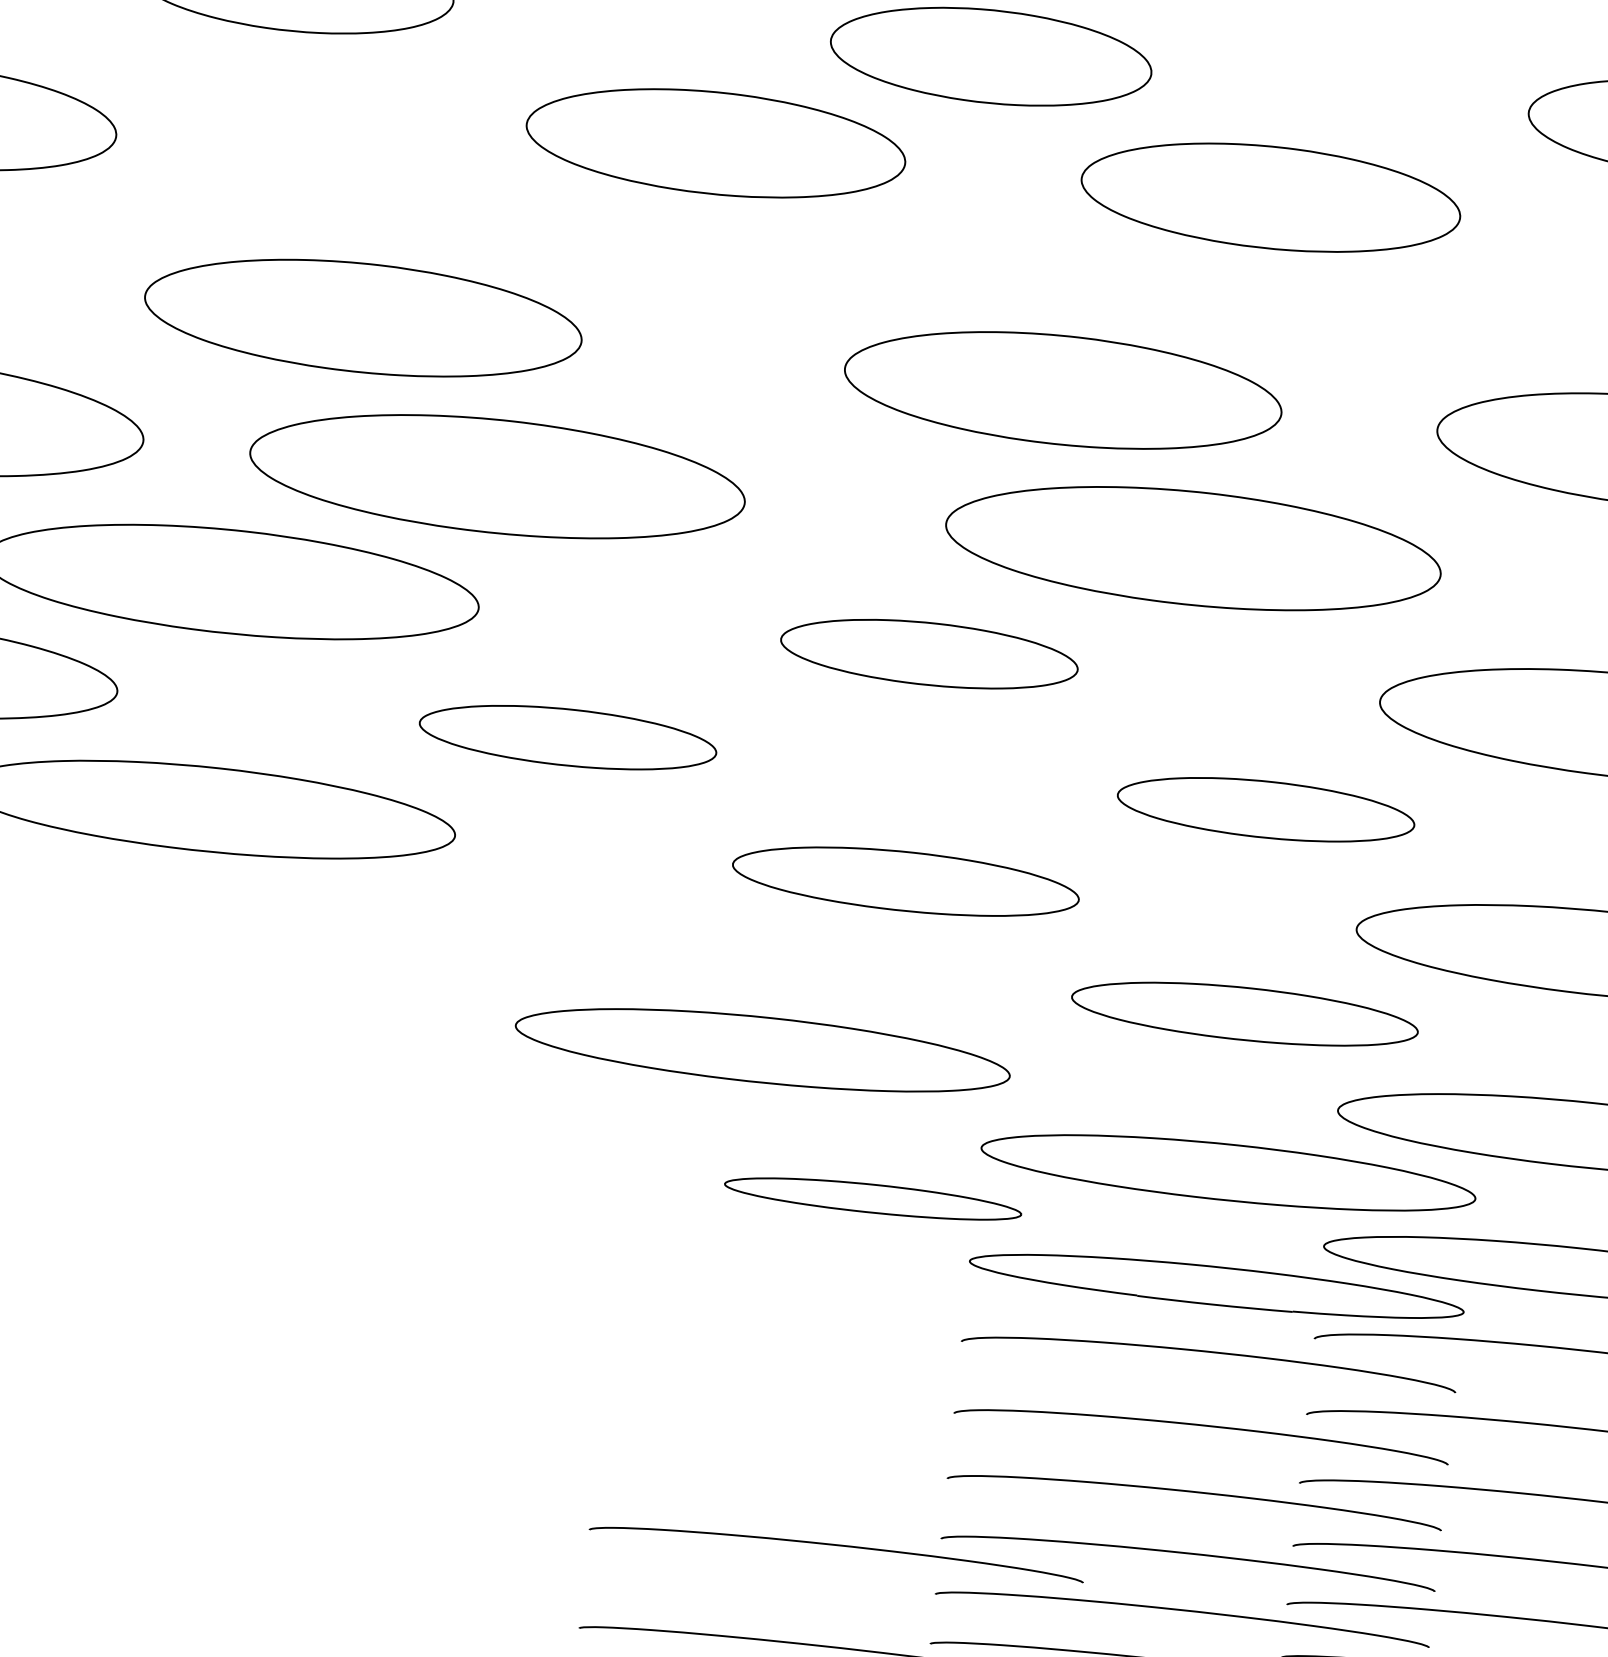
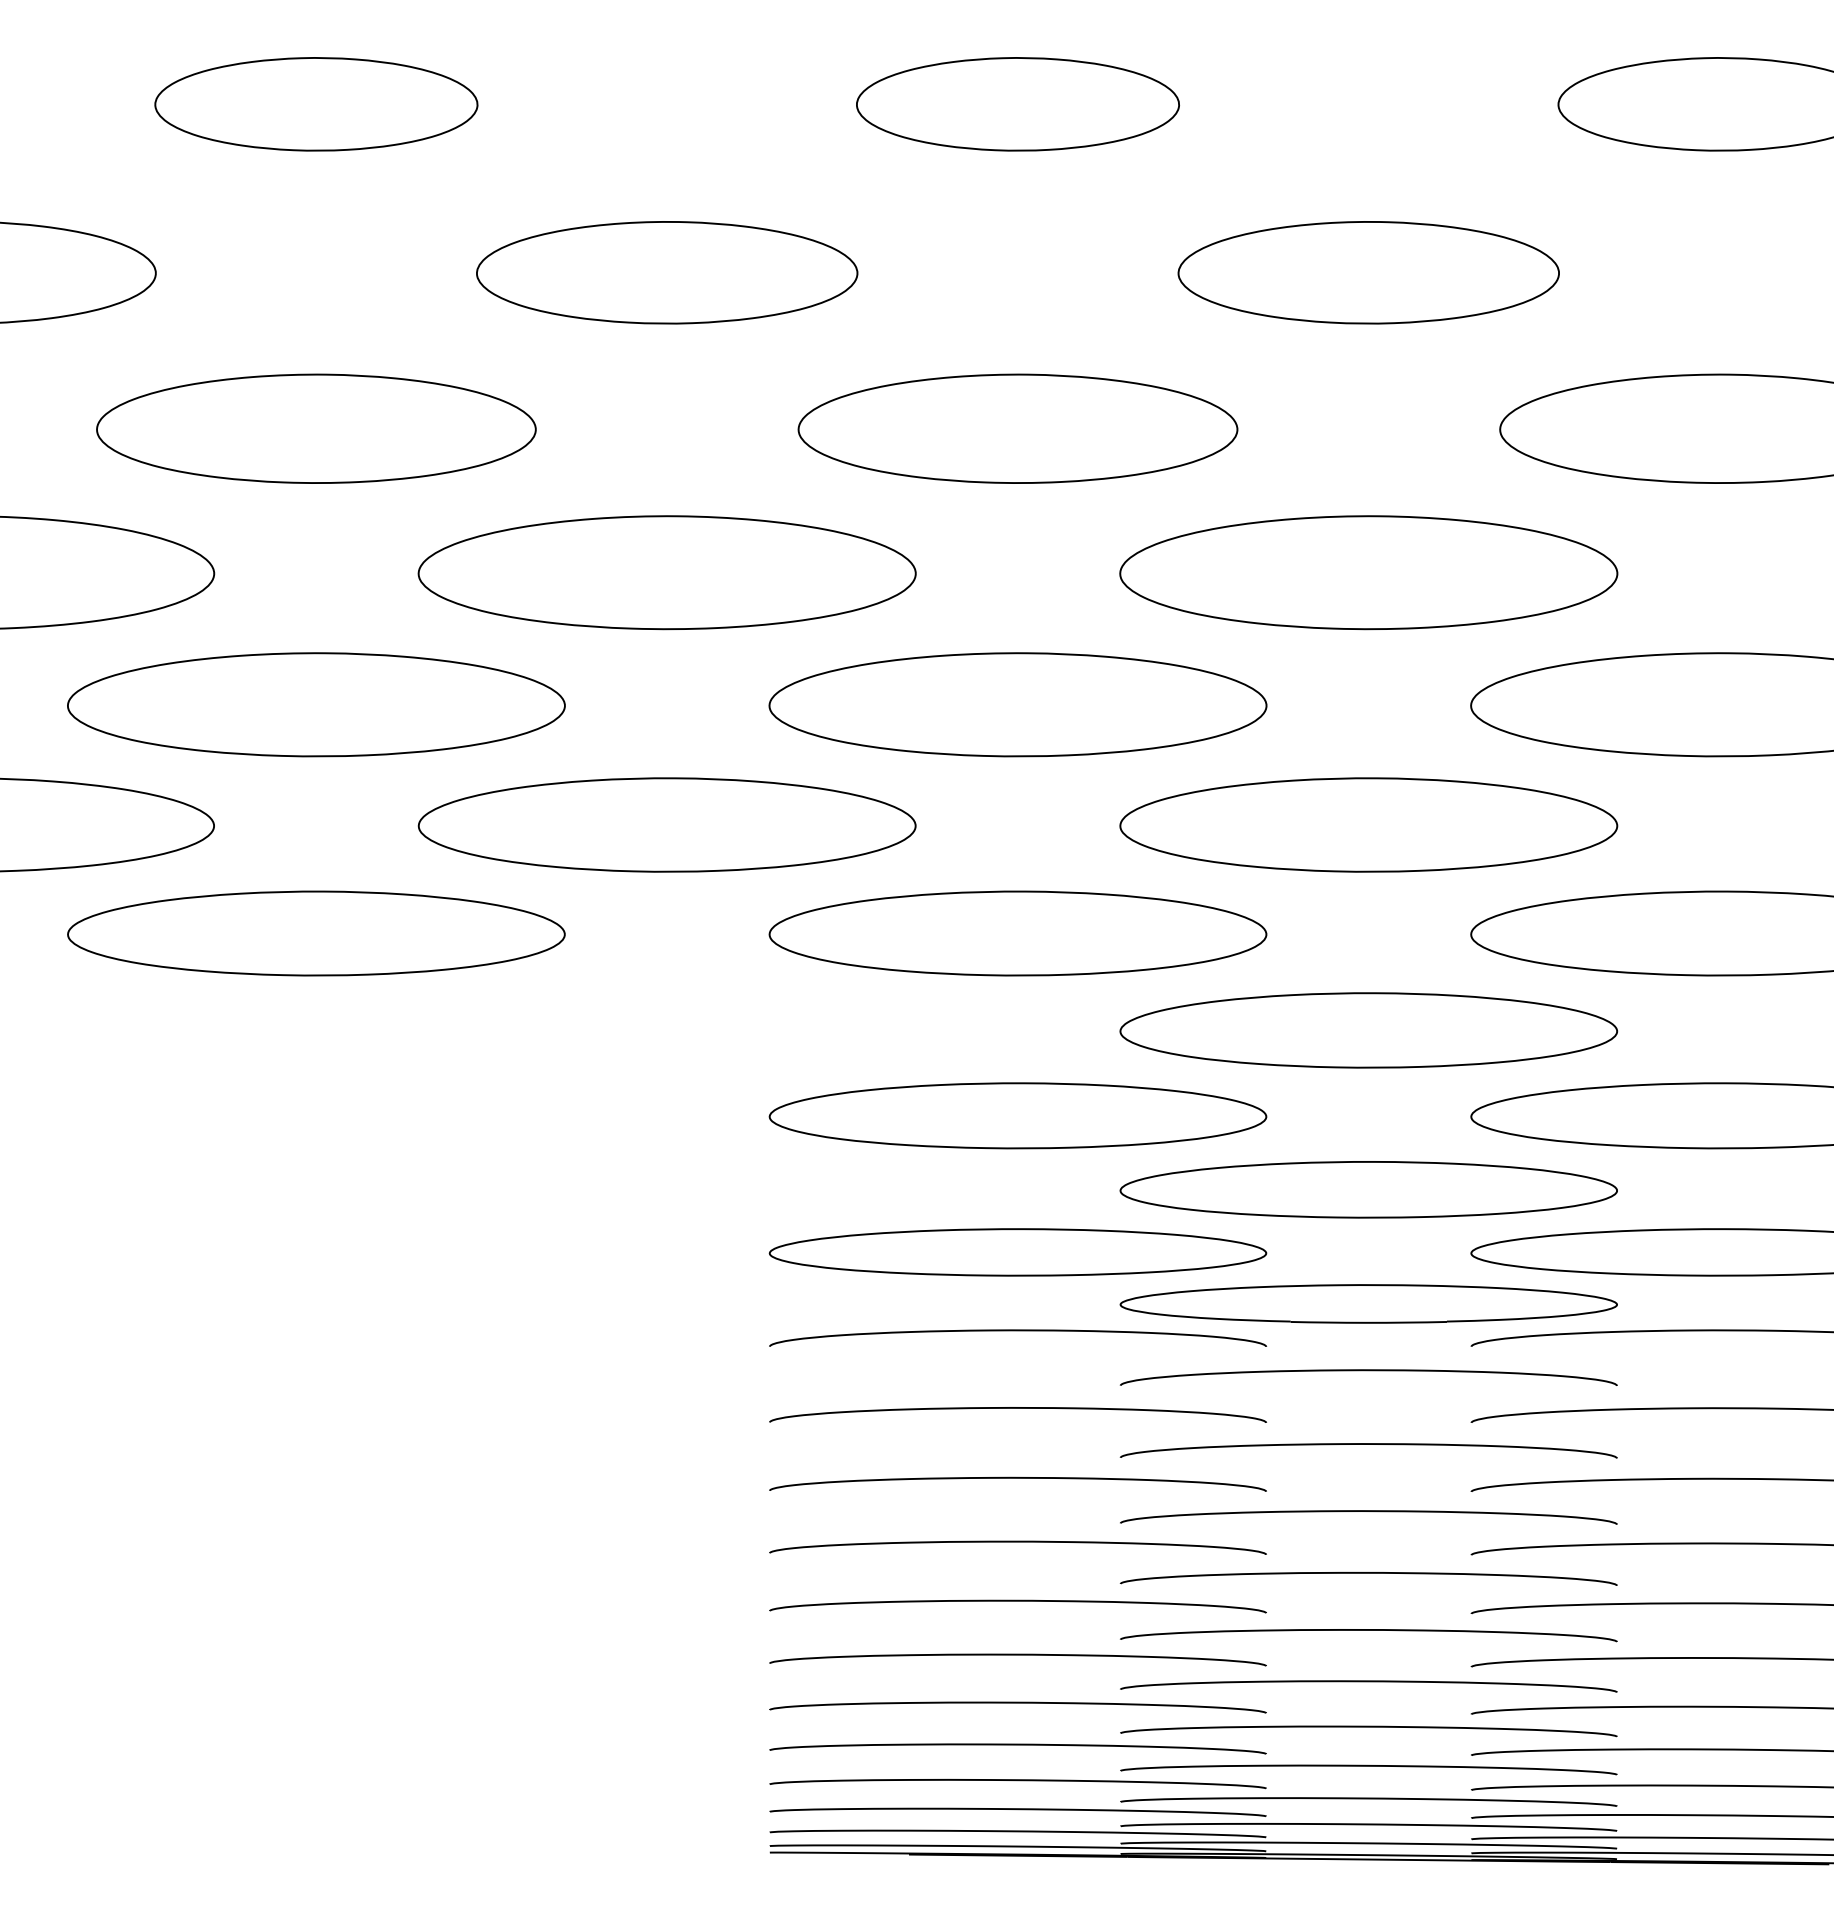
part: (716, 143) -> (667, 272), moved
part: (1270, 197) -> (1368, 272), moved
part: (363, 317) -> (316, 428), moved
part: (1062, 389) -> (1017, 428), moved
part: (496, 476) -> (666, 572), moved
part: (1193, 548) -> (1368, 572), moved
part: (929, 653) -> (1017, 704), size x1.67
part: (567, 736) -> (666, 824), size x1.67
part: (1265, 809) -> (1368, 824), size x1.67
part: (905, 881) -> (1017, 933), size x1.43
part: (1244, 1013) -> (1368, 1030), size x1.43
part: (762, 1049) -> (1017, 1115), moved
part: (872, 1198) -> (1017, 1252), size x1.67
curve: (865, 1277) -> (1018, 1331), added
curve: (856, 1353) -> (1017, 1408), added
curve: (849, 1423) -> (1017, 1478), added
curve: (842, 1487) -> (1017, 1542), added
curve: (831, 1599) -> (1017, 1655), added

